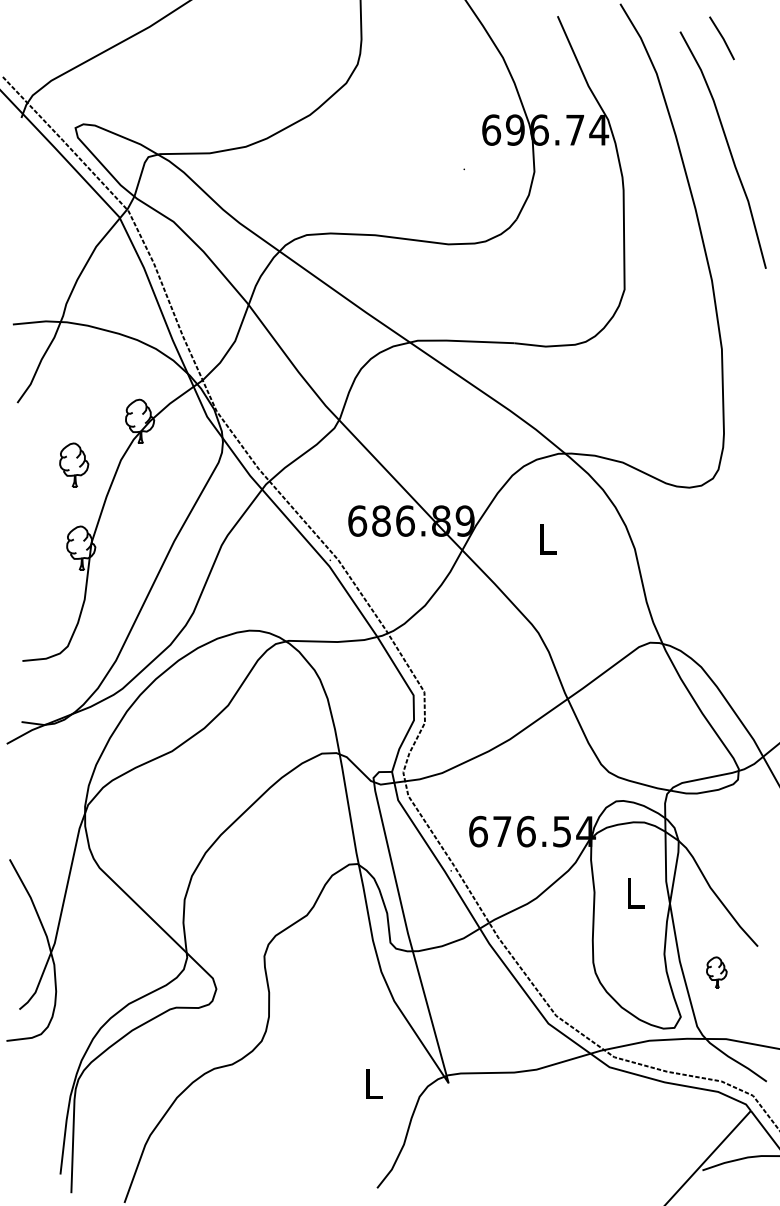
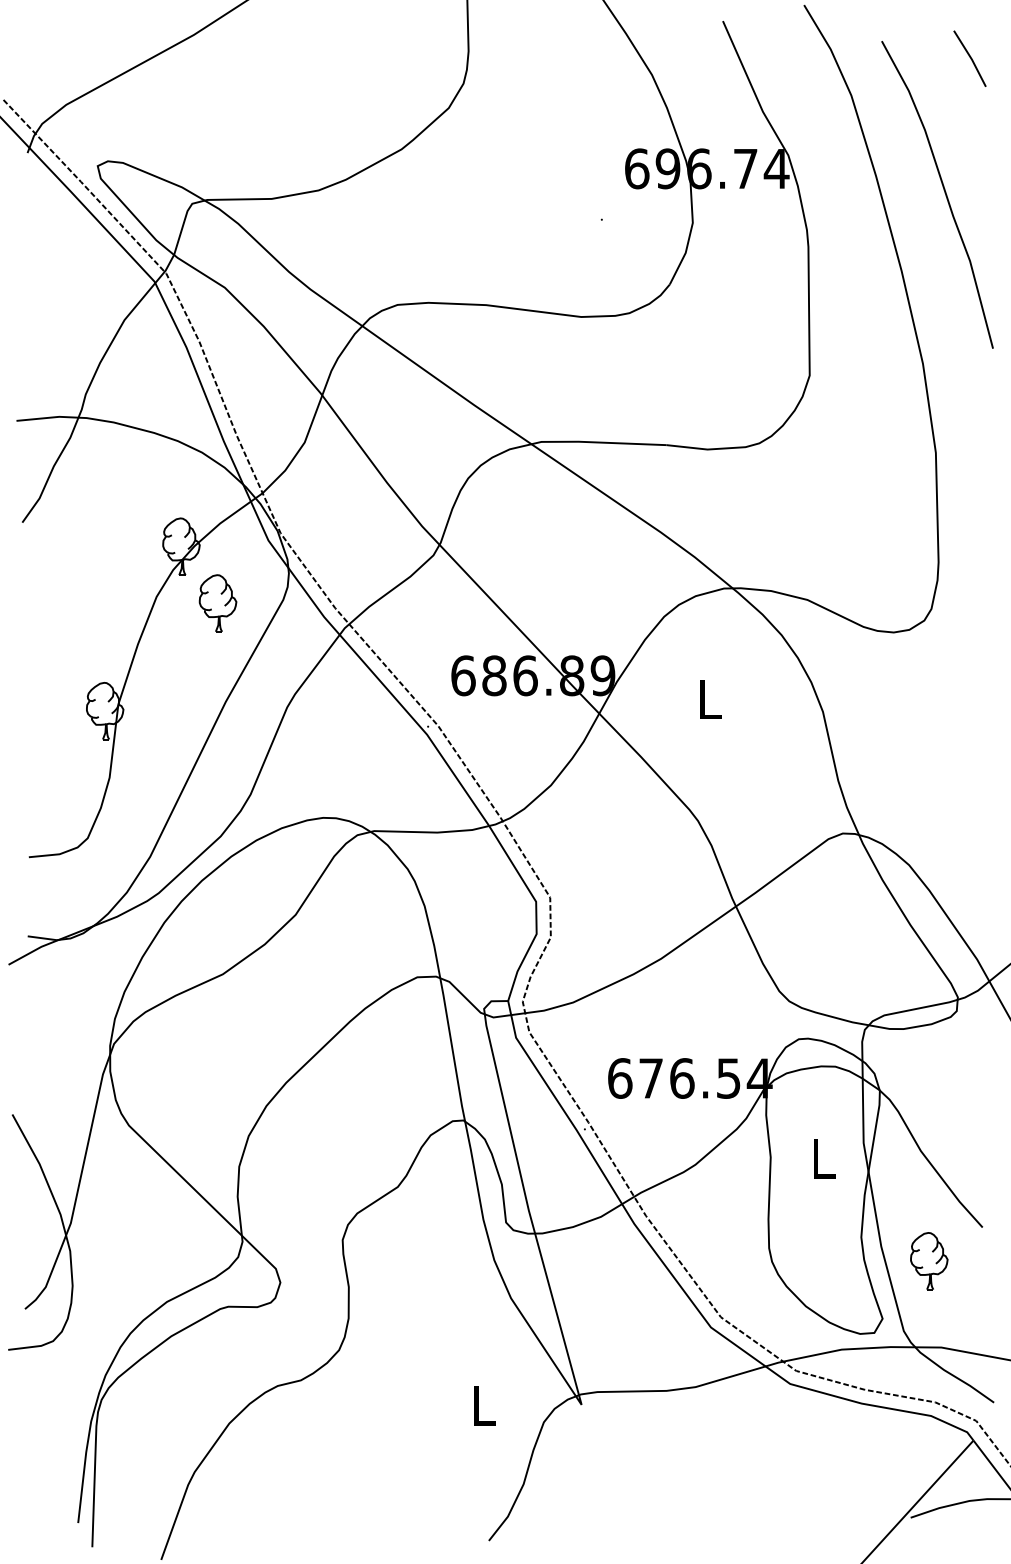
line: (721, 37) -> (969, 57), moved
part: (73, 465) -> (217, 603), moved
part: (716, 972) -> (929, 1261), size x1.43

